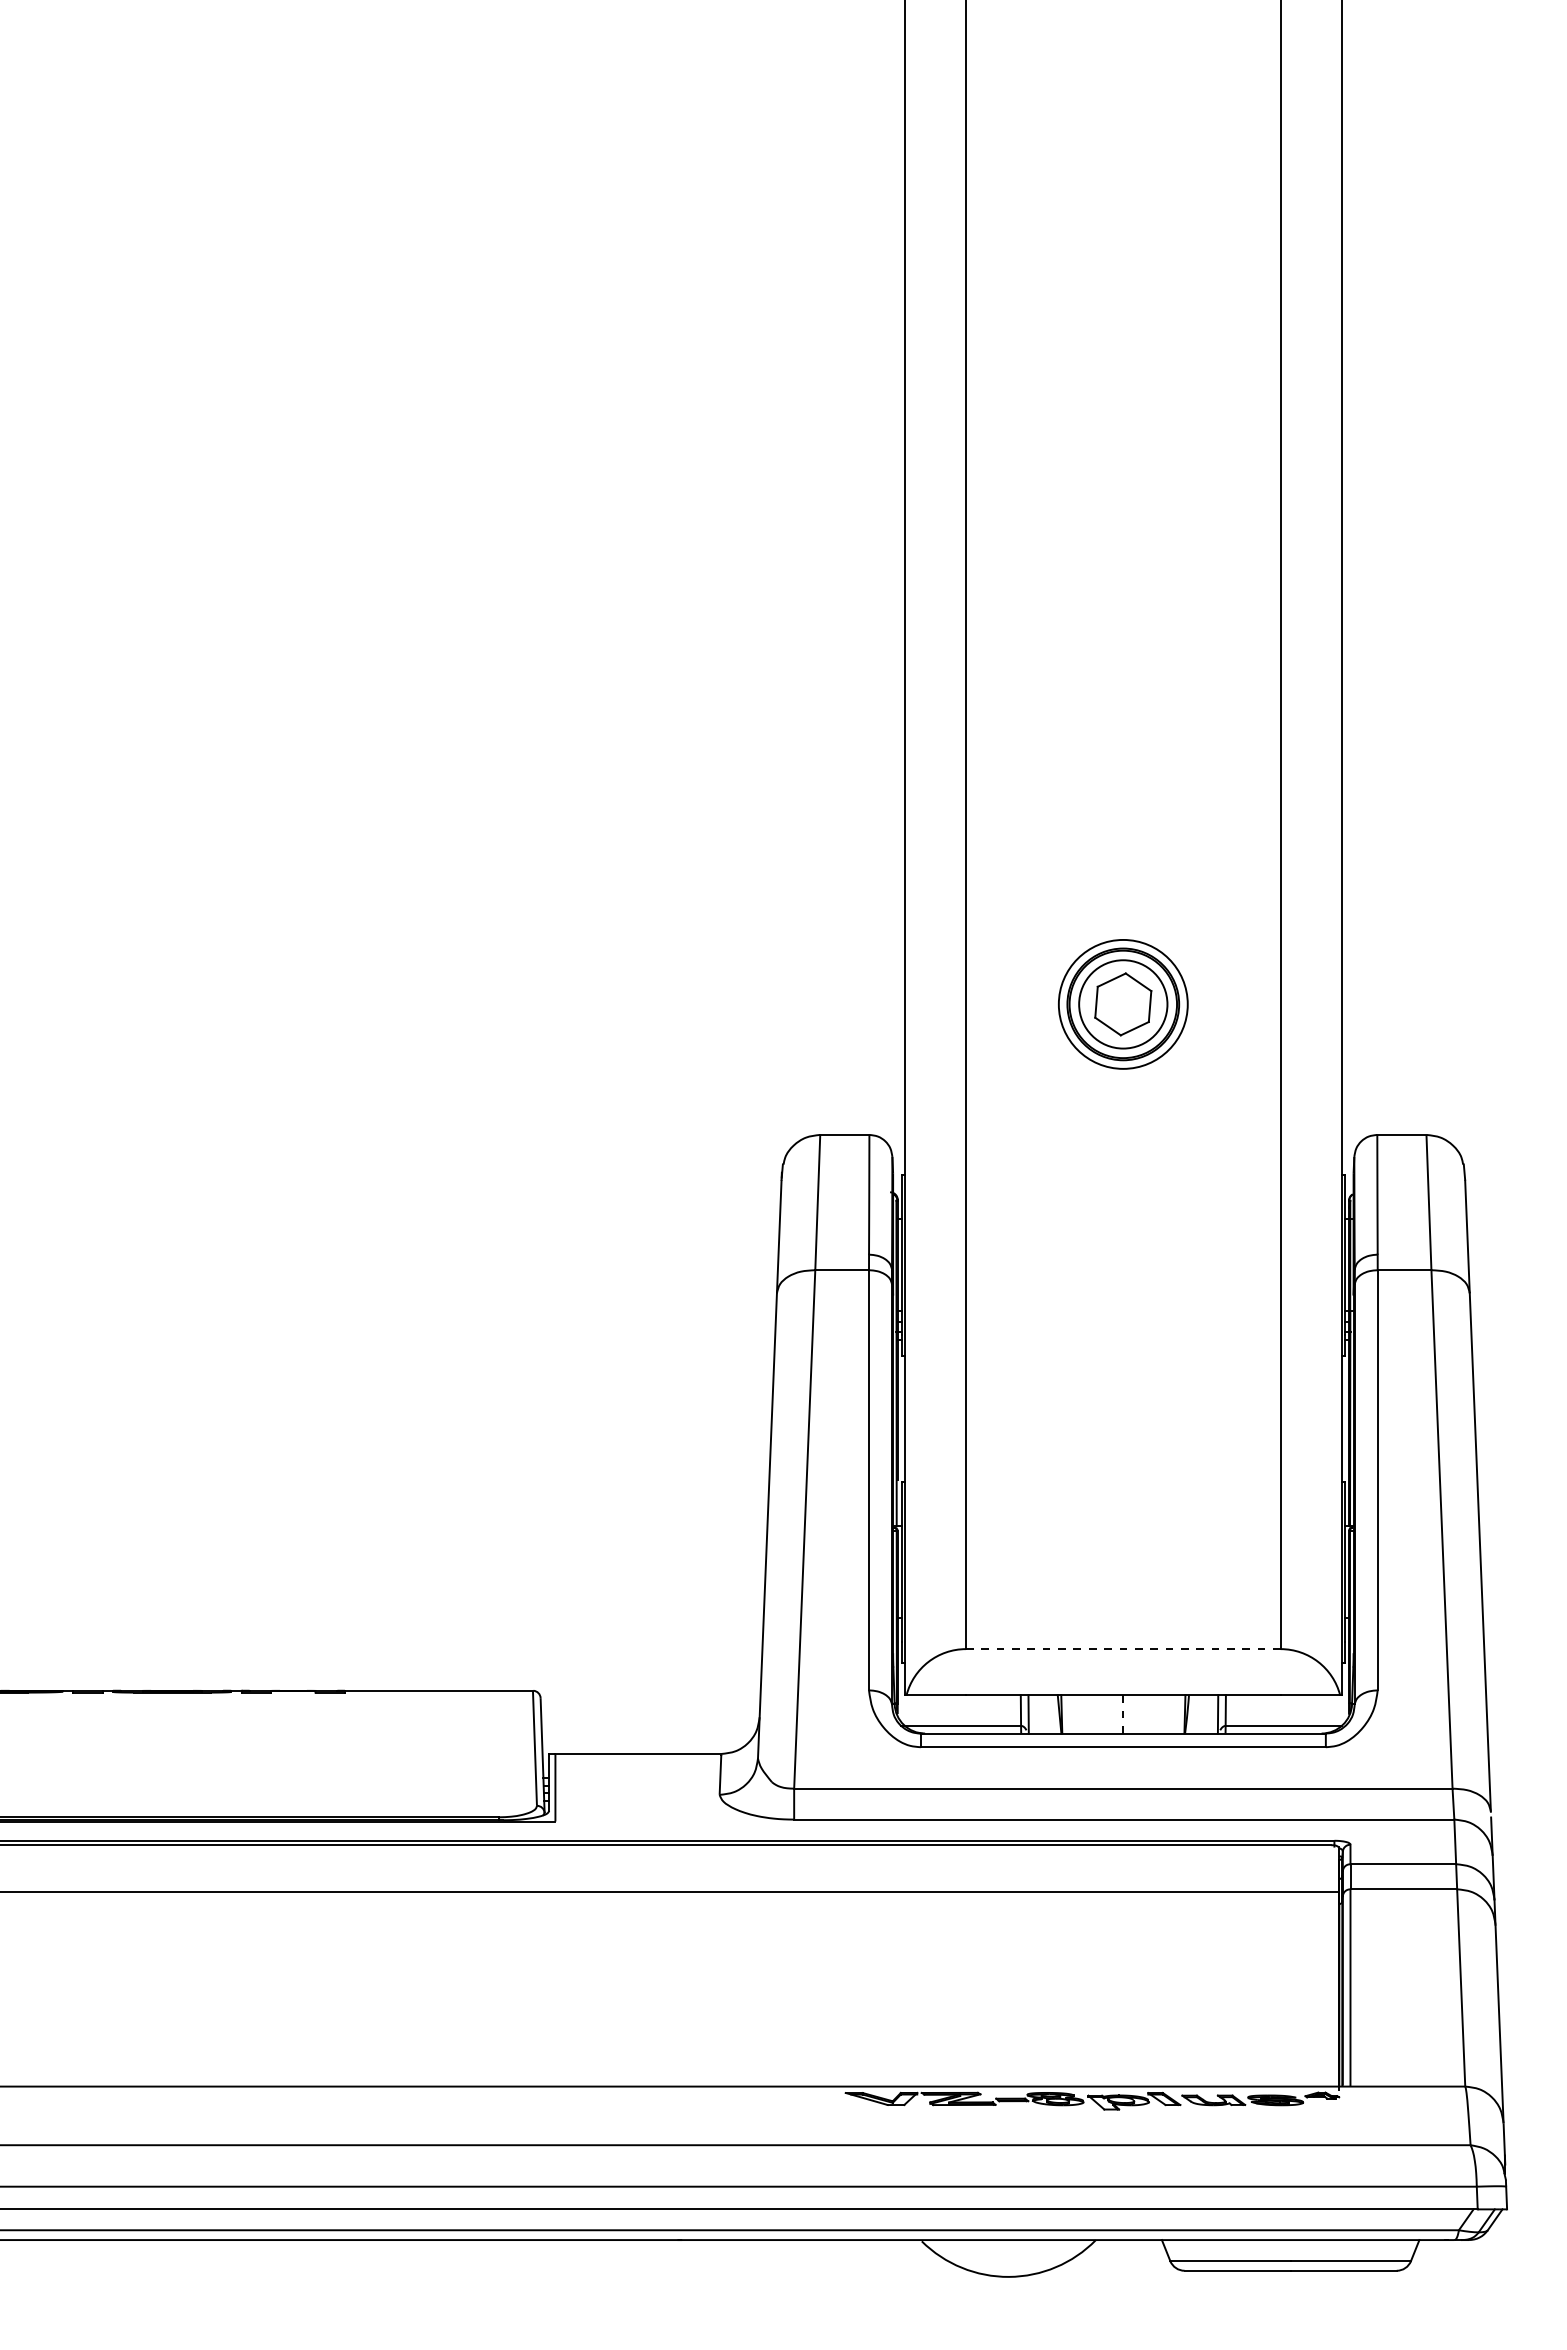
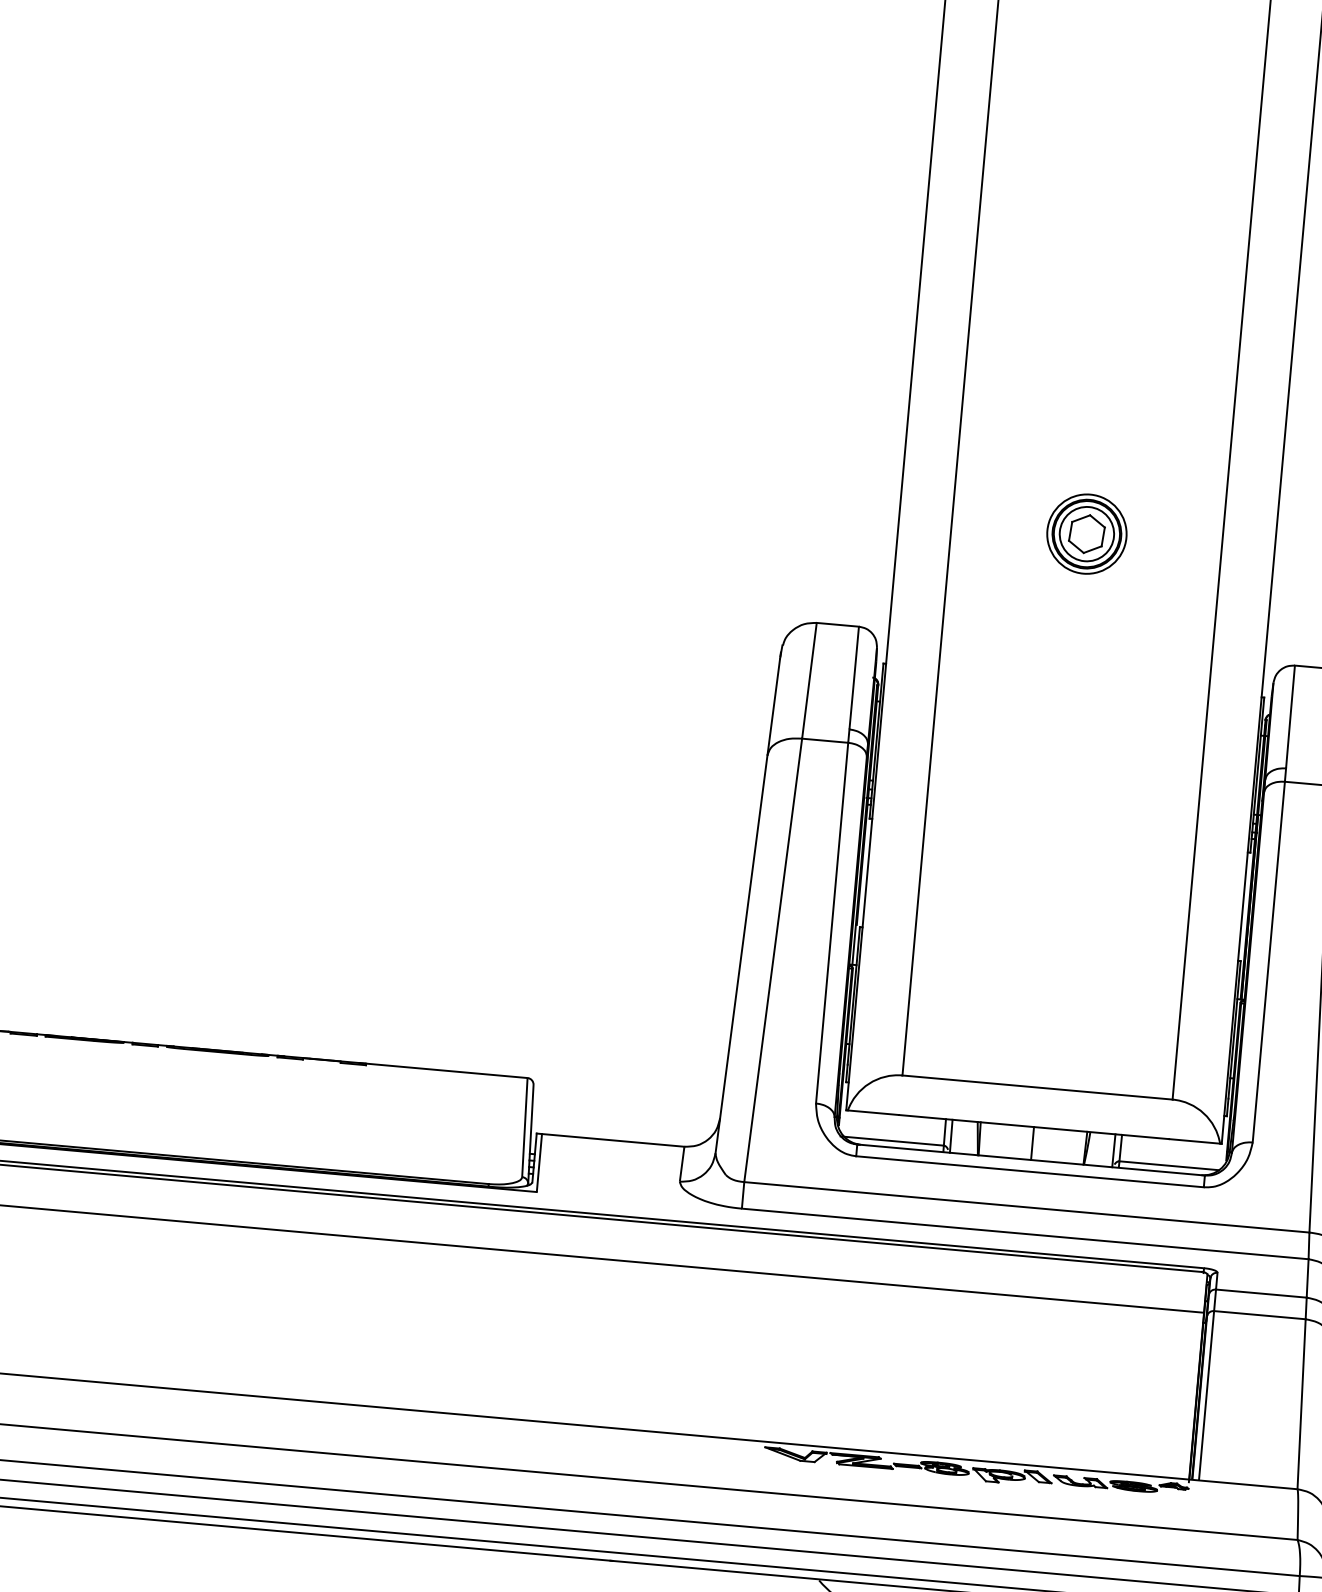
part: (1123, 1004) -> (1087, 534), size x0.71
line: (1123, 1649) -> (1037, 1087), dashed -> solid
line: (1123, 1713) -> (1032, 1142), dashed -> solid

